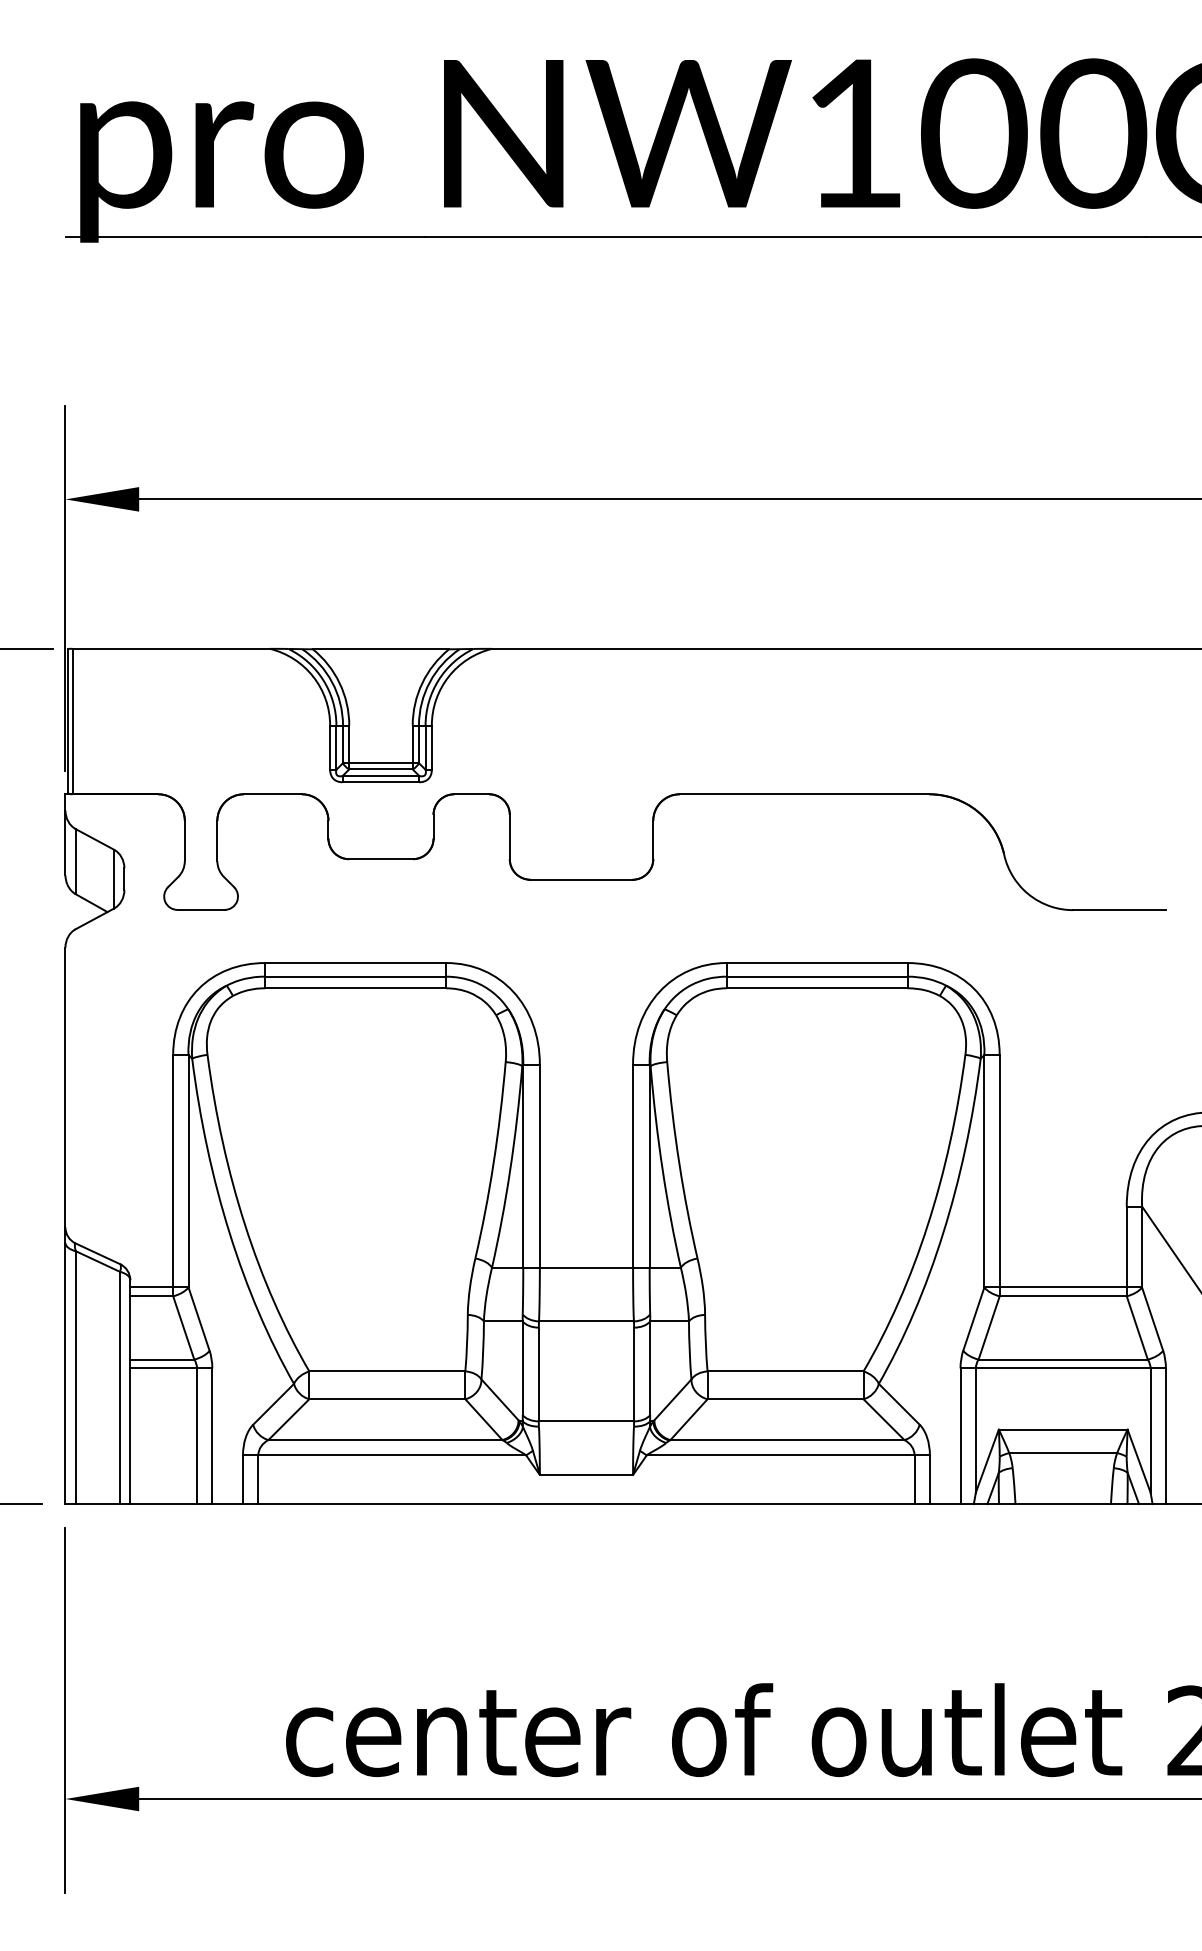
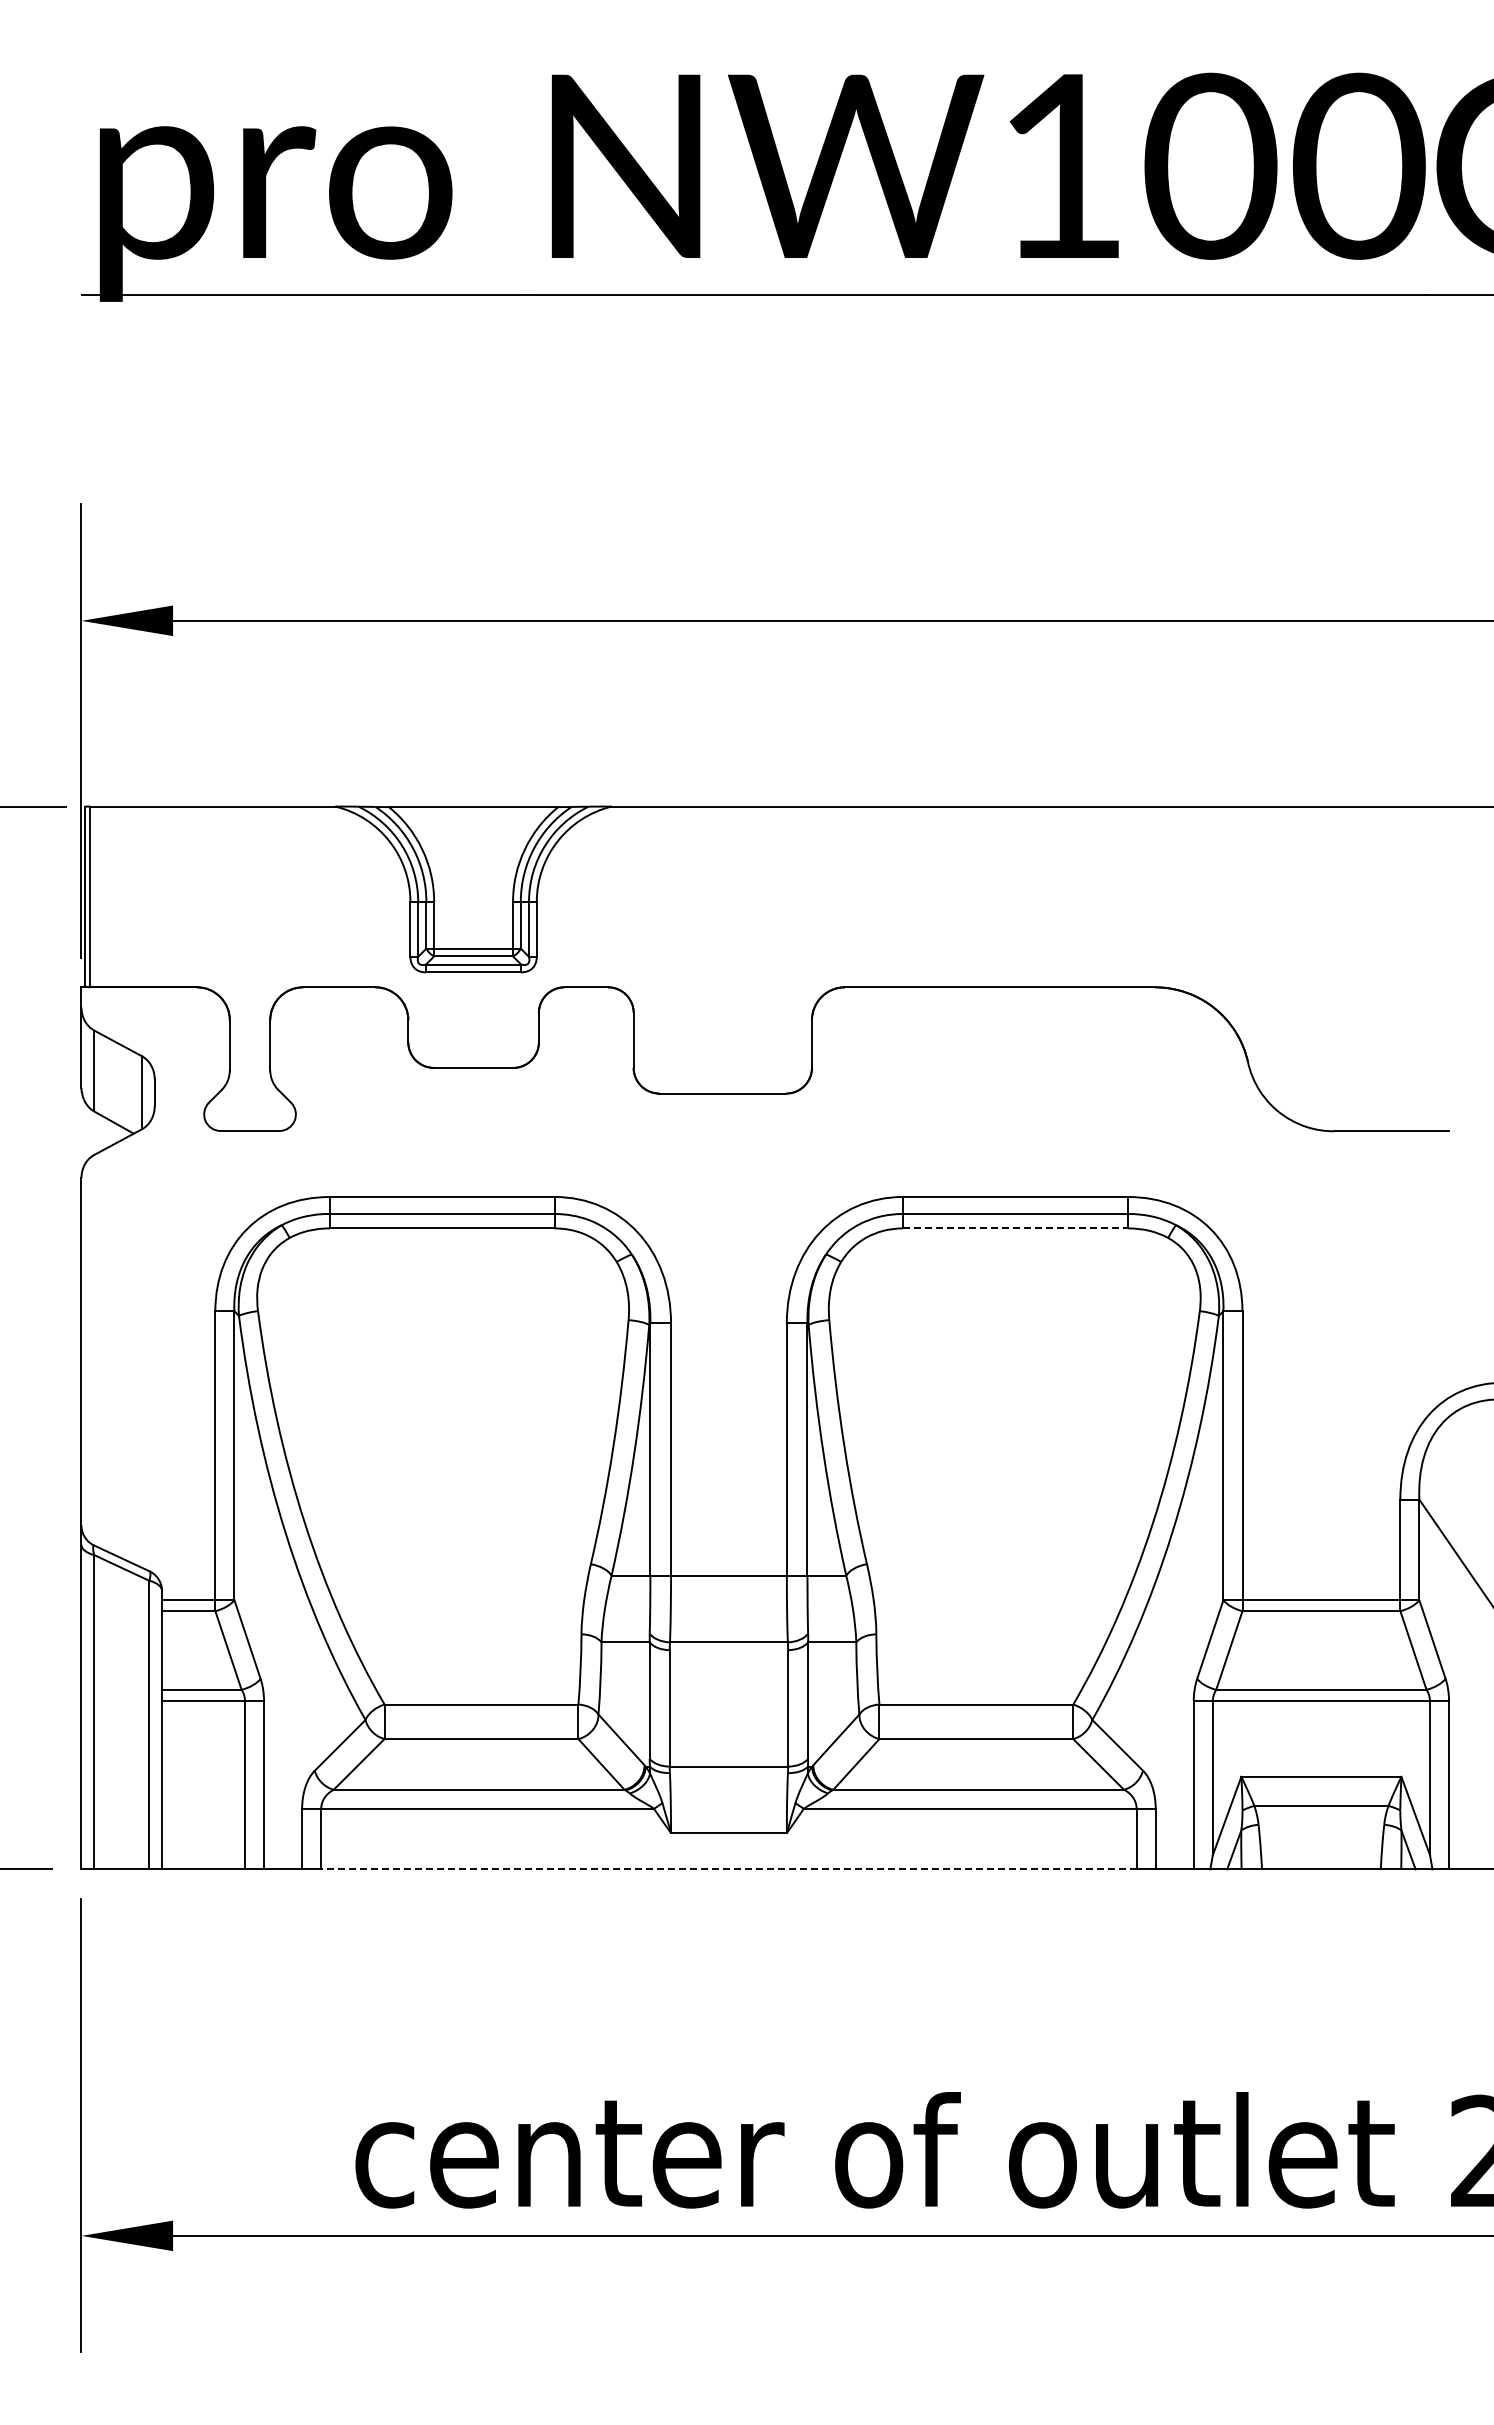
line: (817, 988) -> (1015, 1228), solid -> dashed
line: (586, 1504) -> (728, 1869), solid -> dashed

